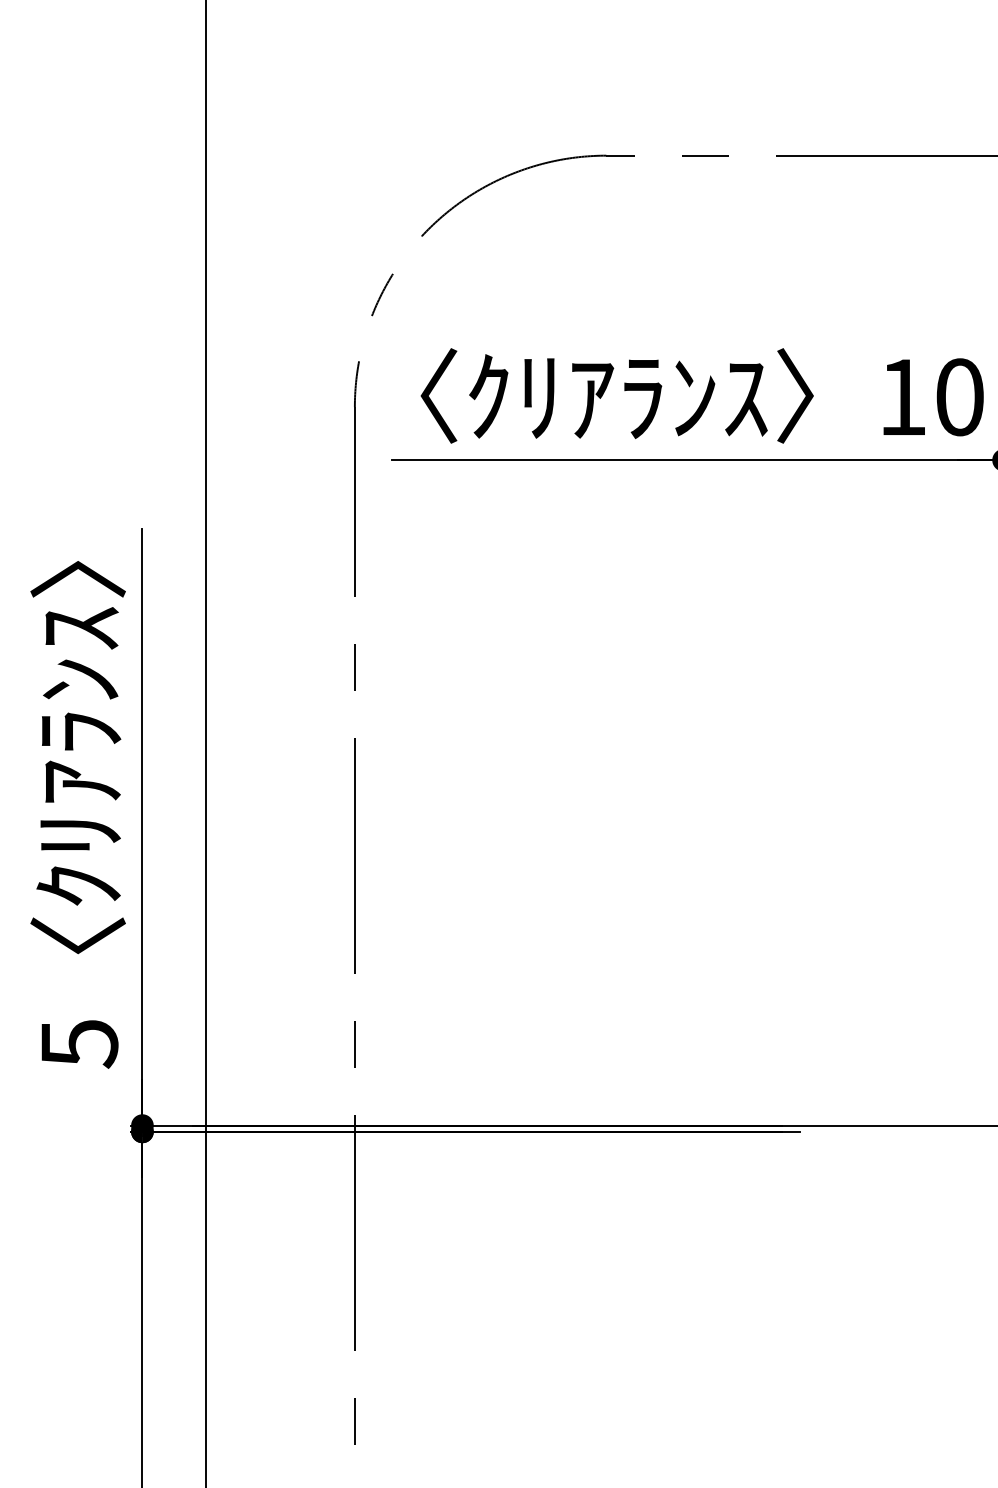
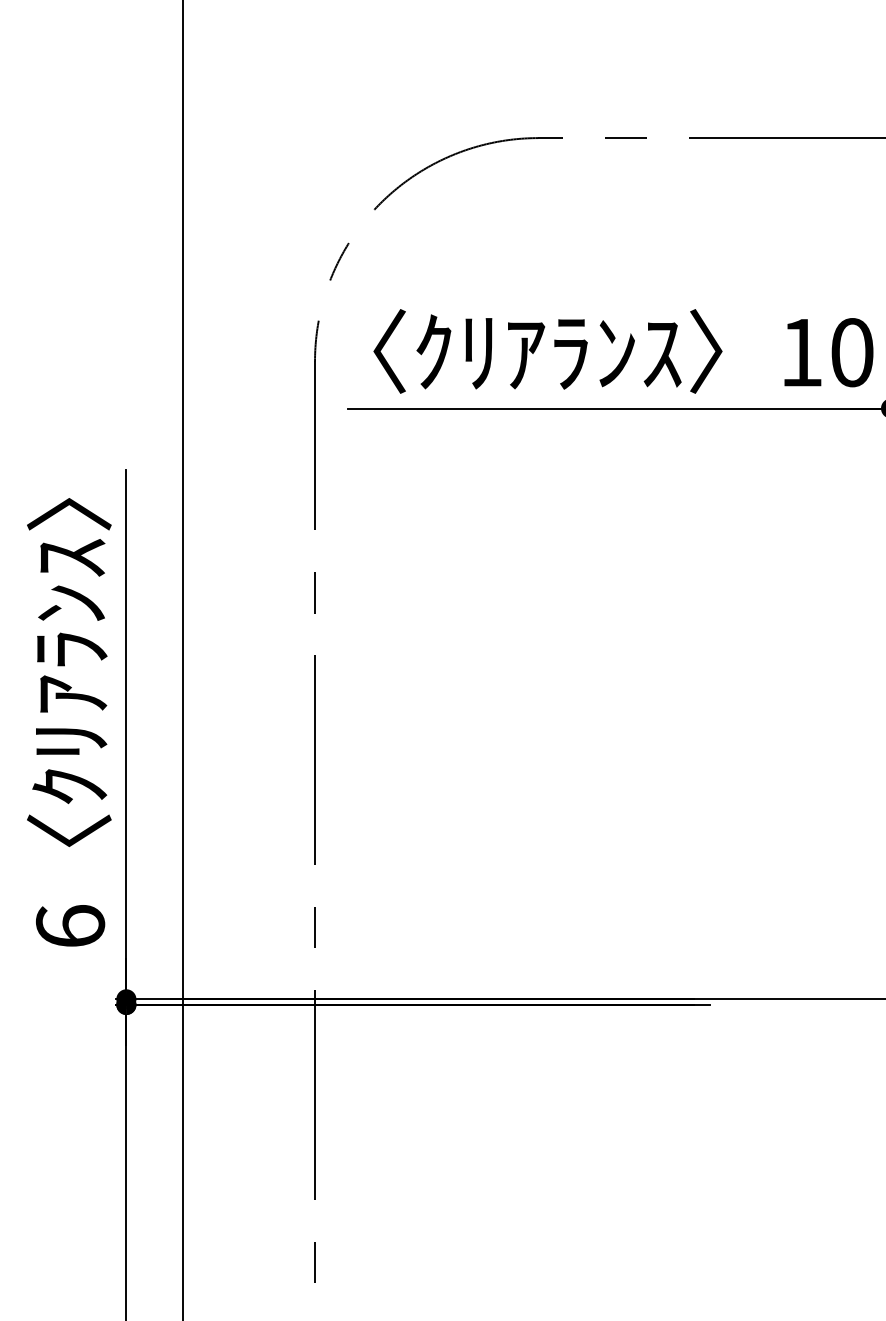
text: (79, 1043) -> (70, 926), 5 -> 6

